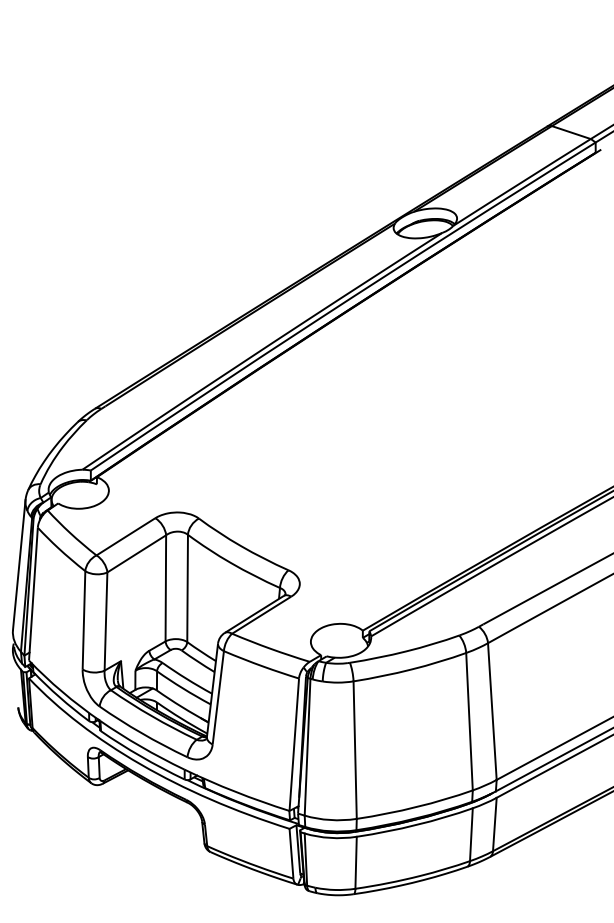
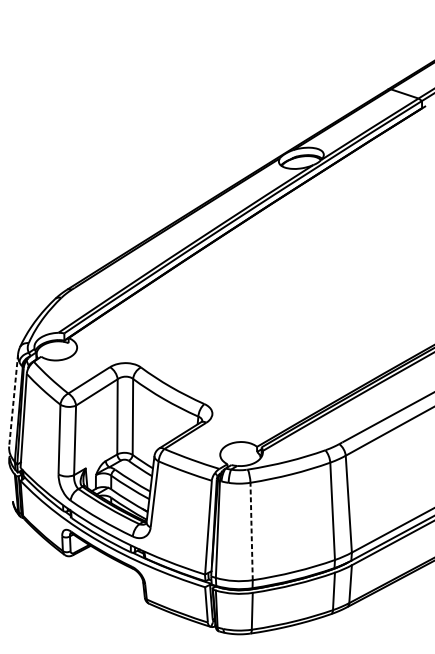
line: (19, 565) -> (13, 400), solid -> dashed
line: (355, 750) -> (251, 531), solid -> dashed

